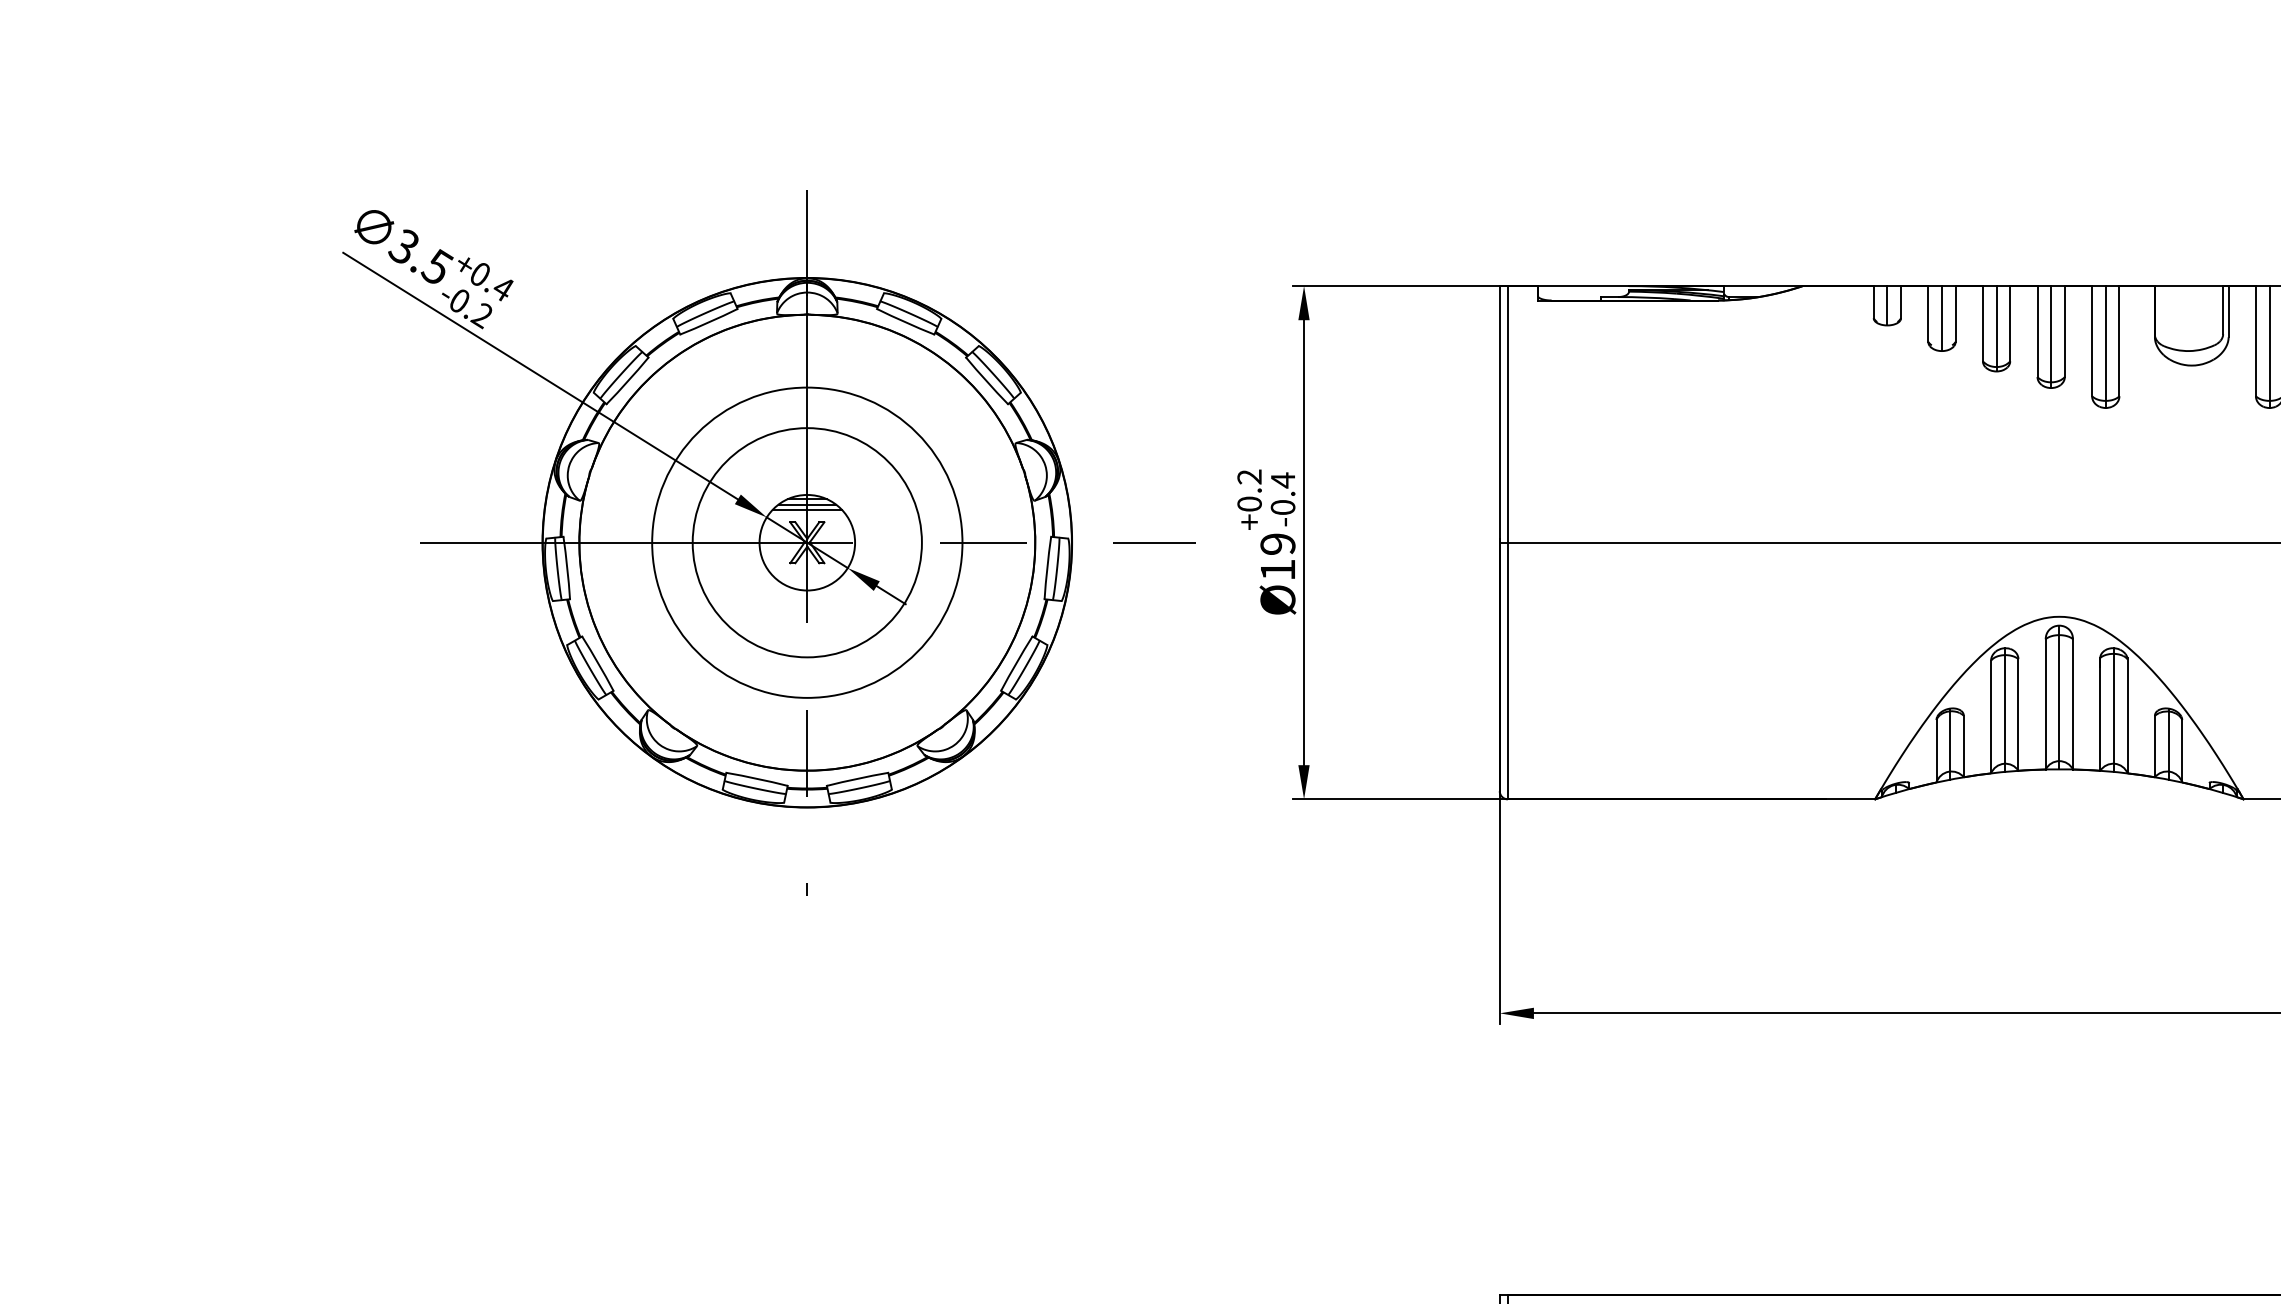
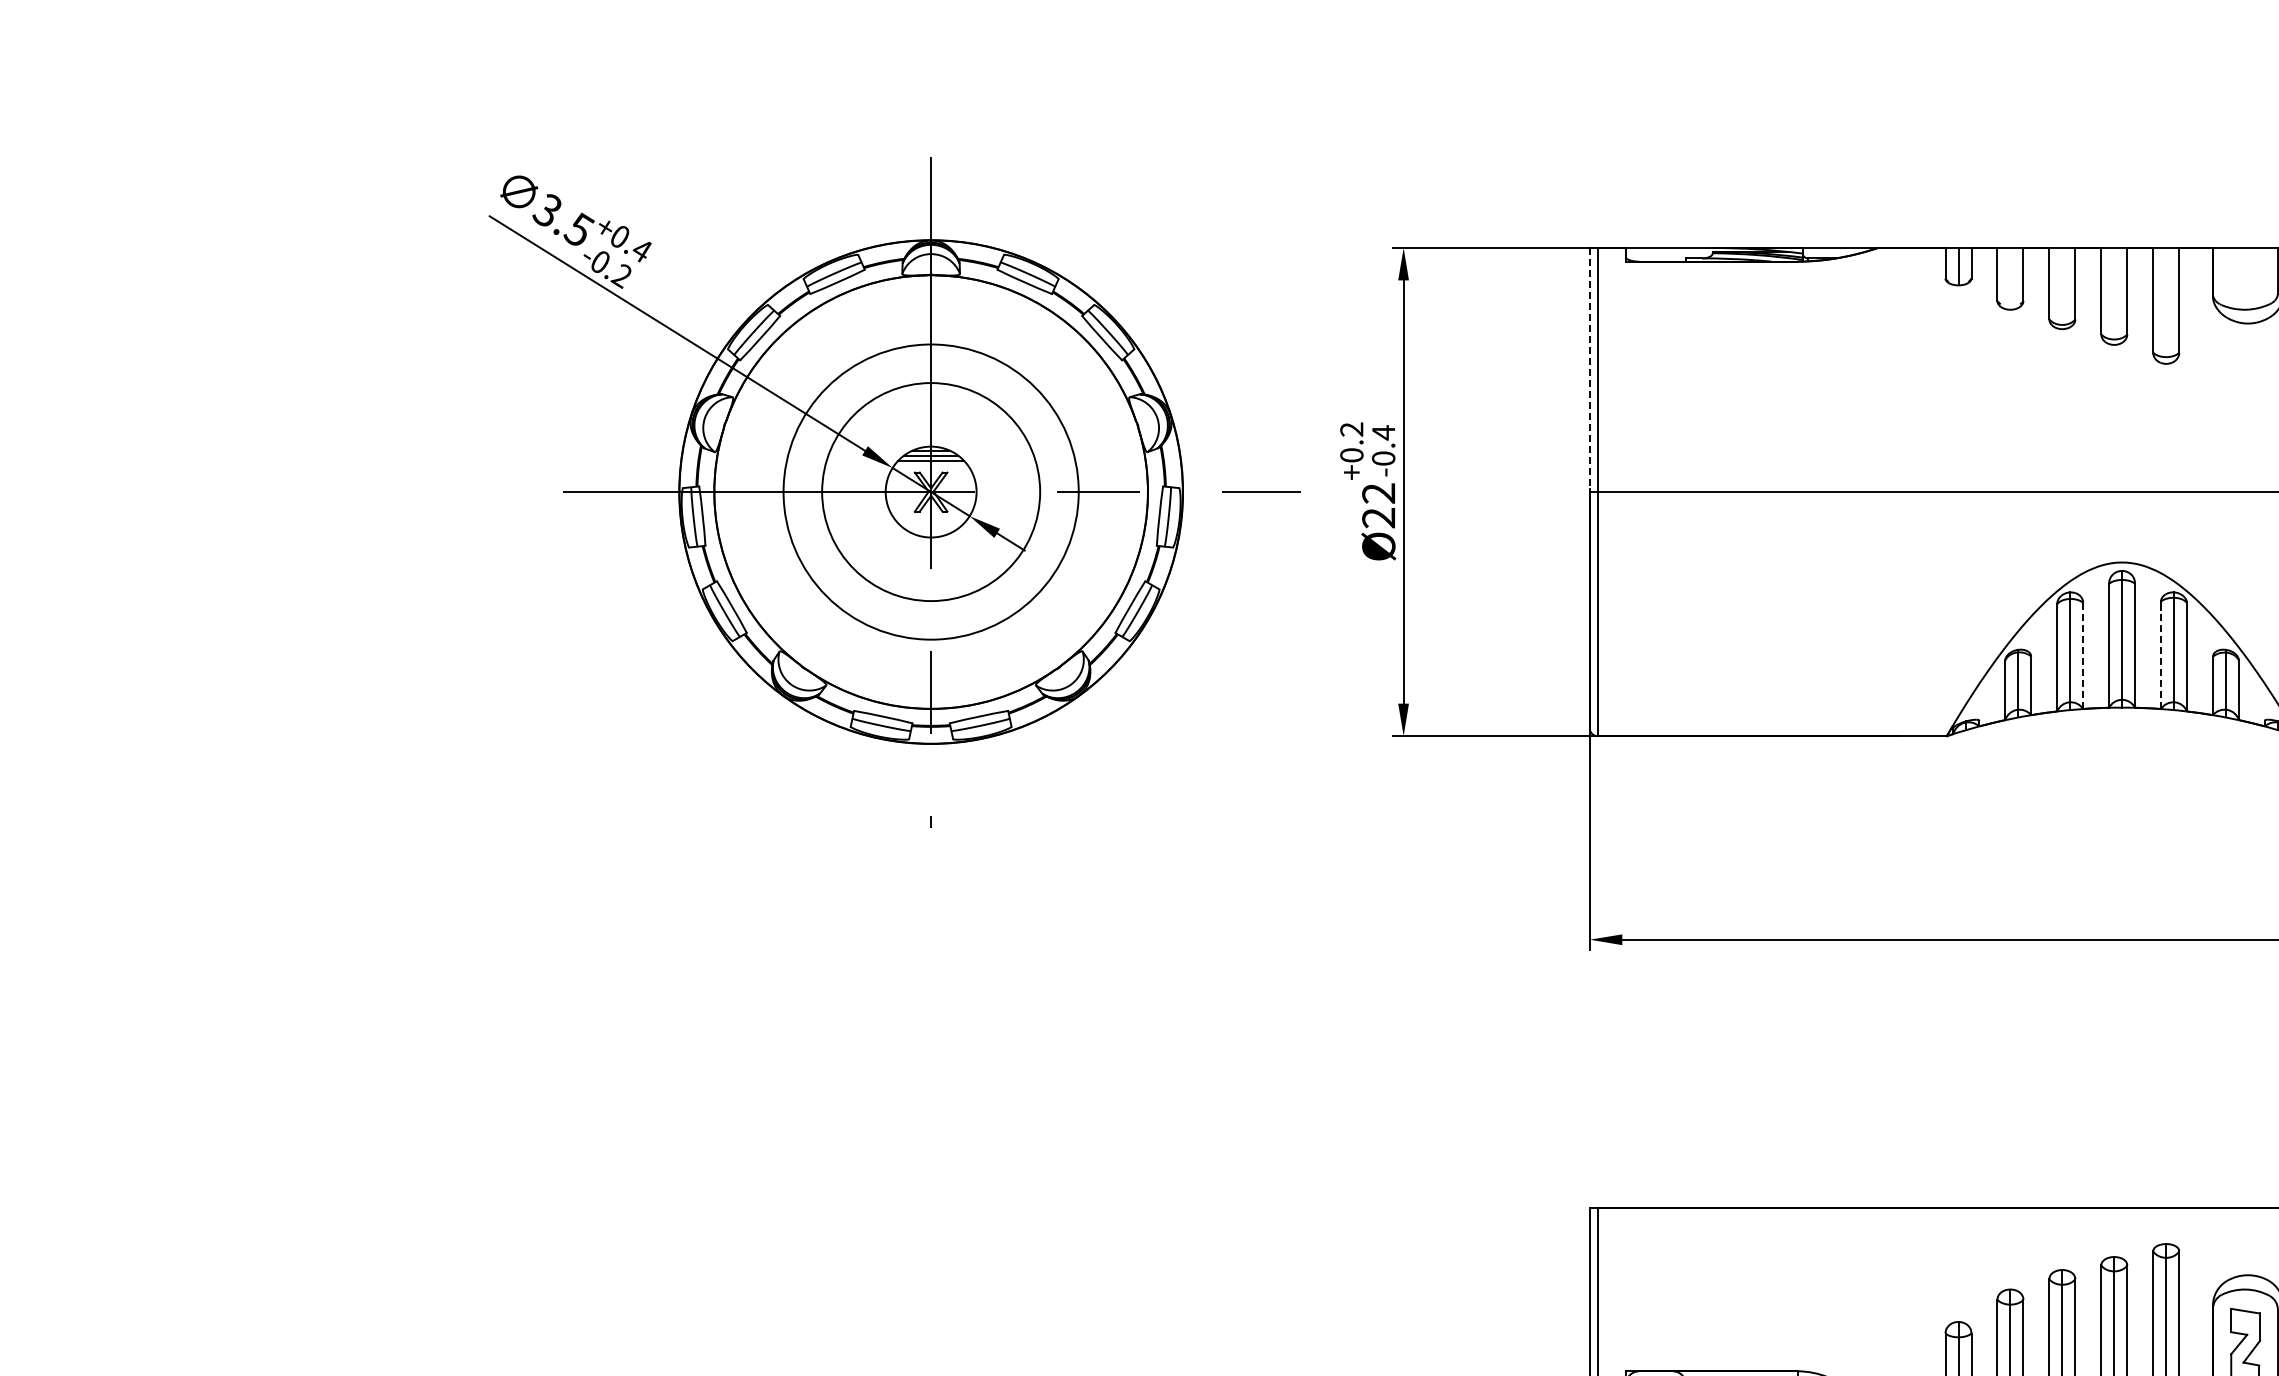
line: (1942, 318) -> (2010, 278), removed
line: (1996, 328) -> (2062, 288), removed
line: (2051, 337) -> (2114, 296), removed
line: (2106, 346) -> (2166, 305), removed
line: (1499, 414) -> (1589, 370), solid -> dashed
text: (1277, 556) -> (1378, 505), Ø19 -> Ø22
line: (2100, 714) -> (2161, 655), solid -> dashed
line: (2018, 715) -> (2083, 656), solid -> dashed

